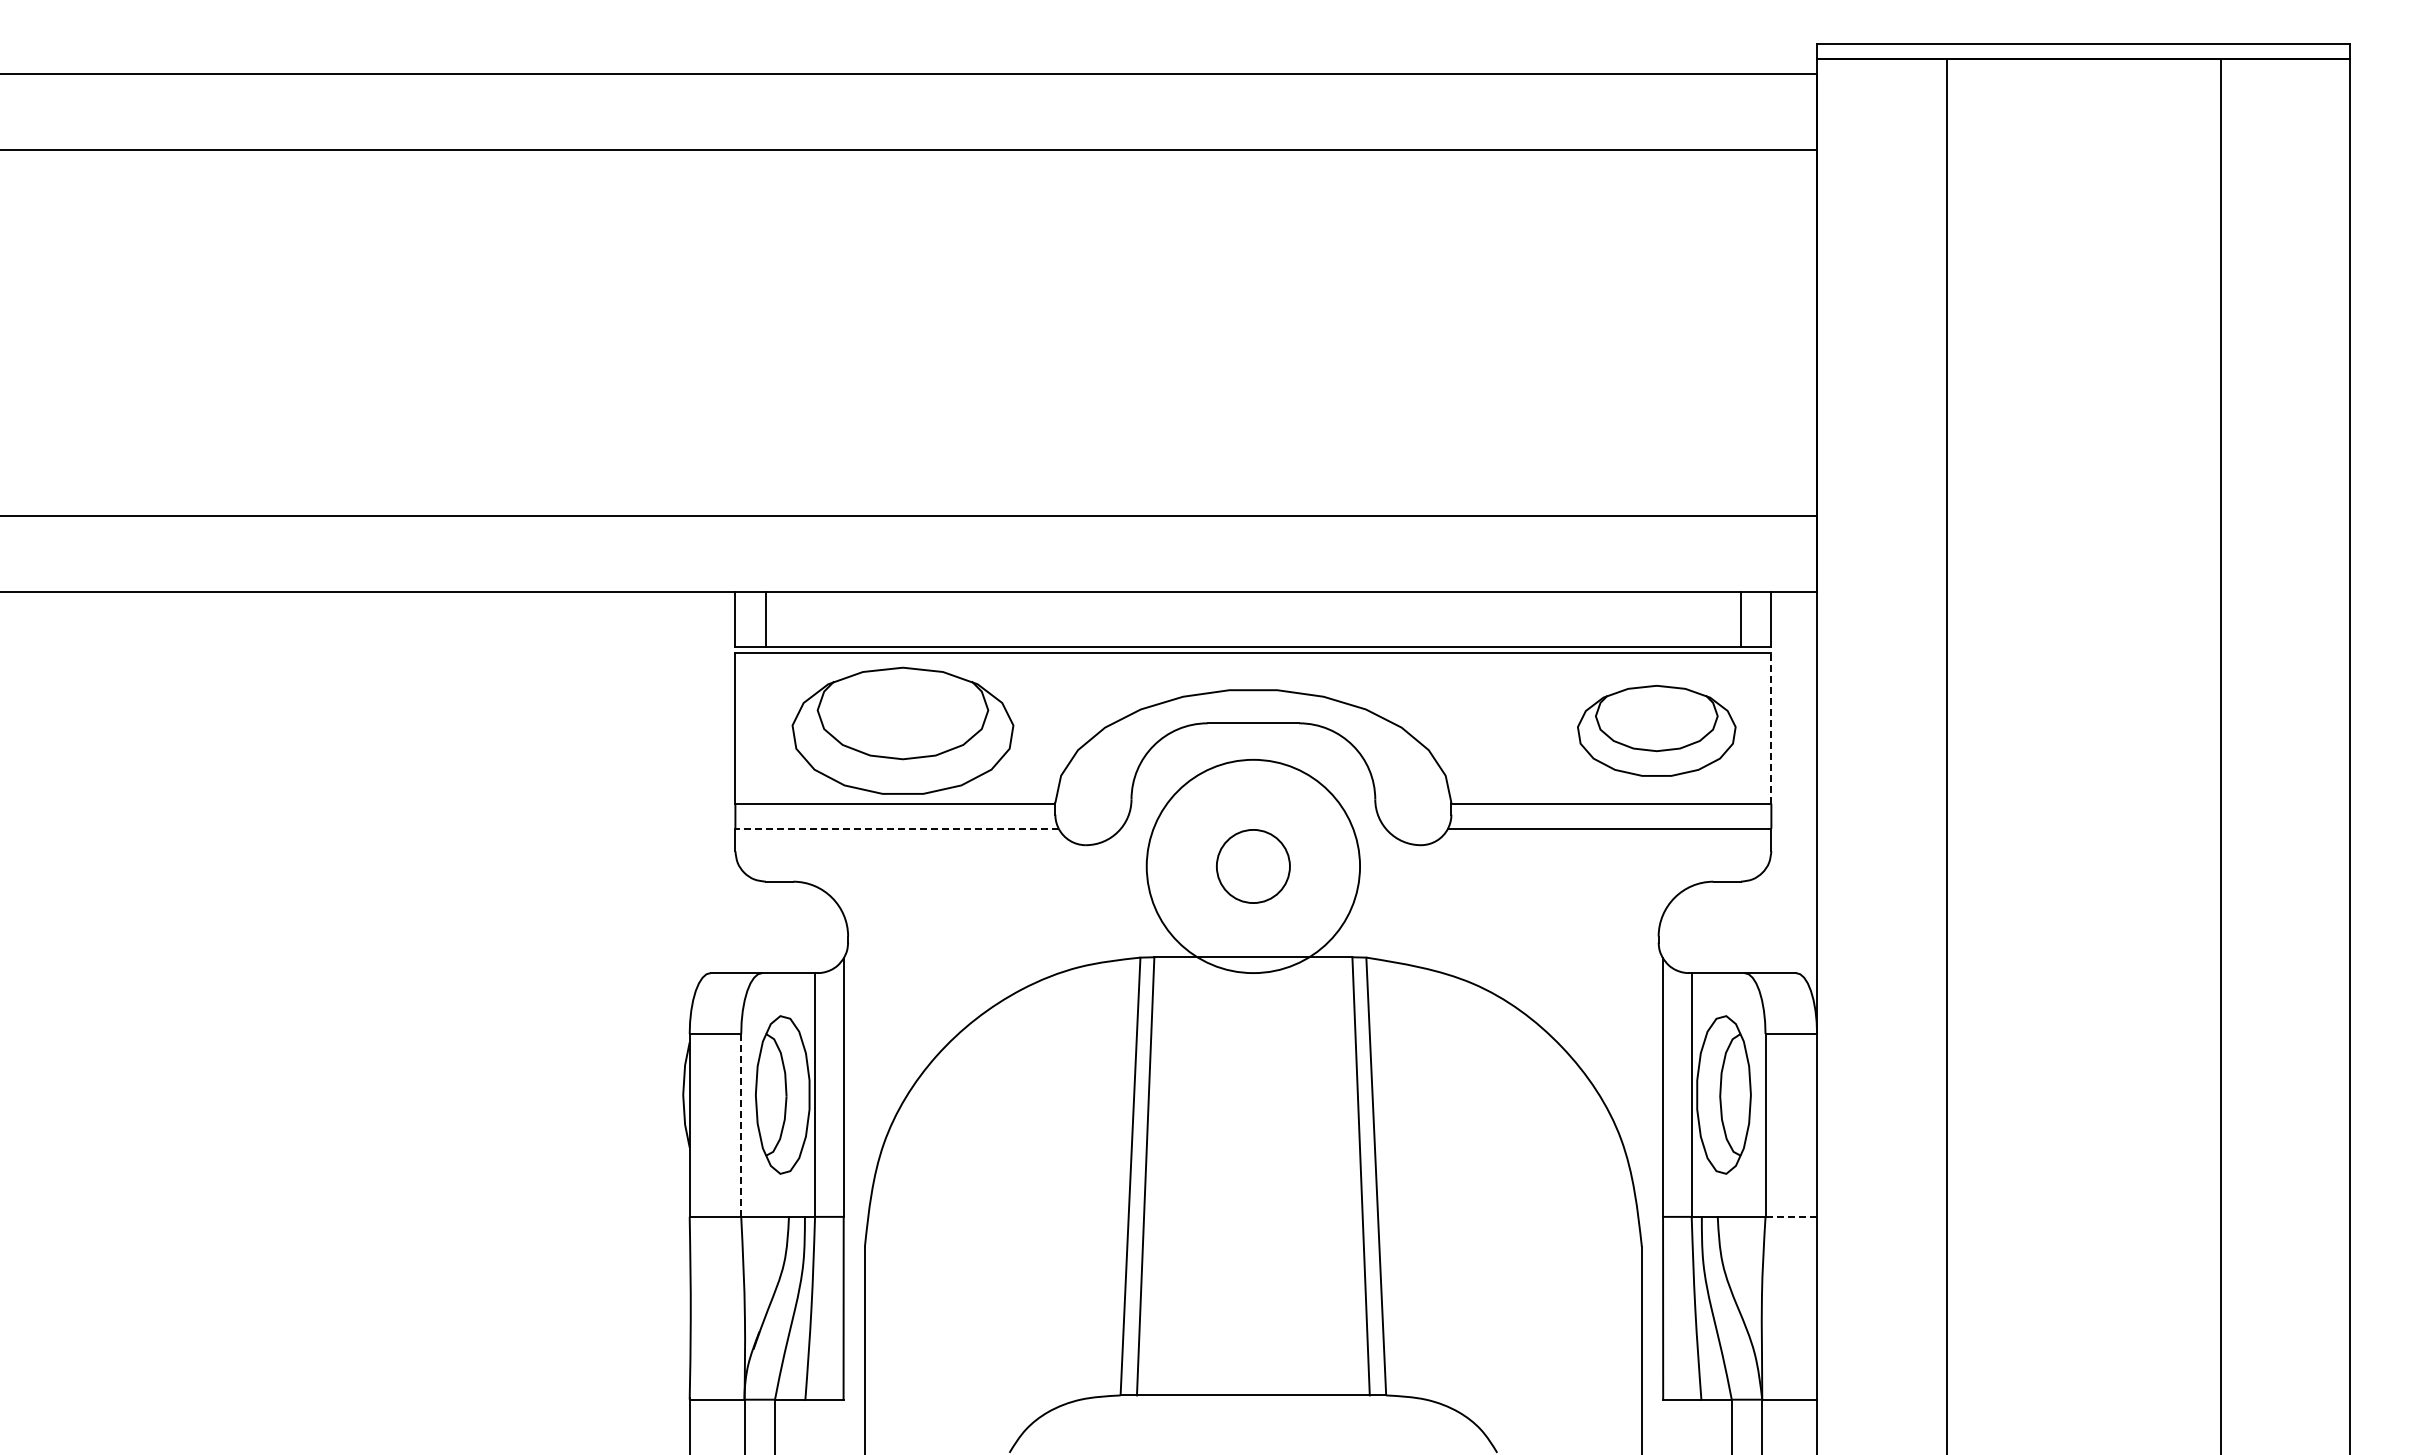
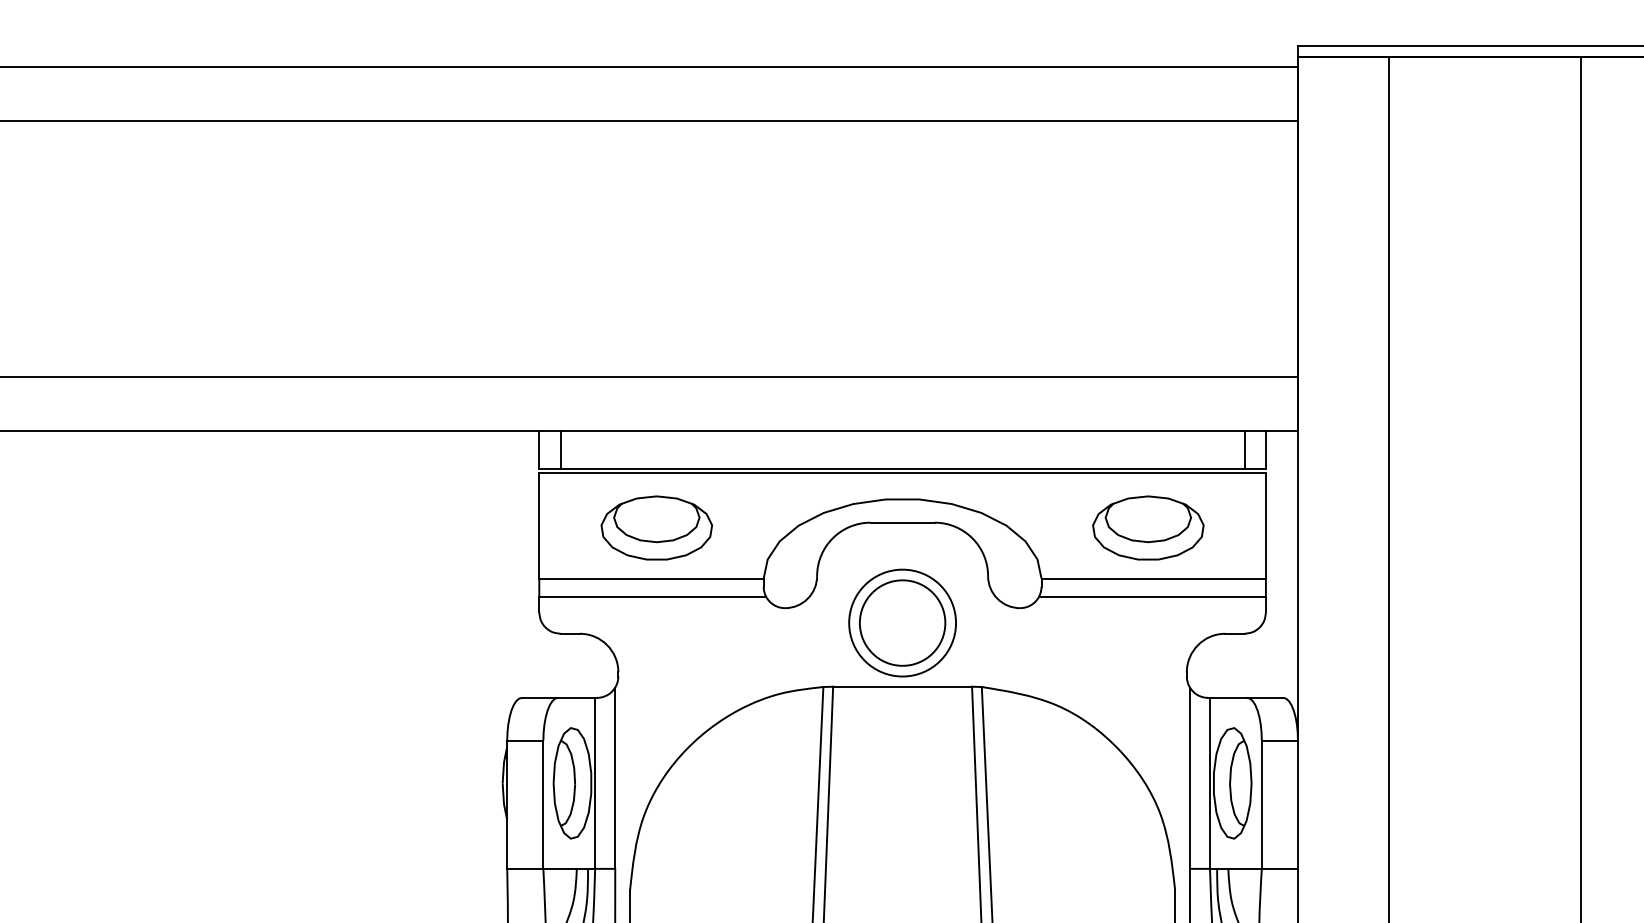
line: (1771, 728) -> (1266, 526), dashed -> solid
part: (902, 730) -> (656, 527), size x0.71
part: (1656, 730) -> (1148, 527), moved
line: (897, 828) -> (652, 596), dashed -> solid
circle: (1253, 866) -> (902, 623), size x0.71
circle: (1253, 866) -> (902, 623), size x1.67
line: (741, 1124) -> (543, 804), dashed -> solid
line: (1791, 1216) -> (1280, 868), dashed -> solid

